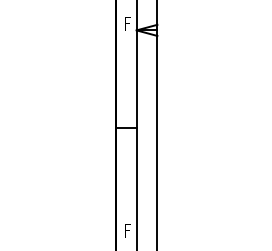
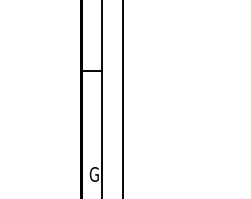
text: (128, 230) -> (94, 174), F -> G

